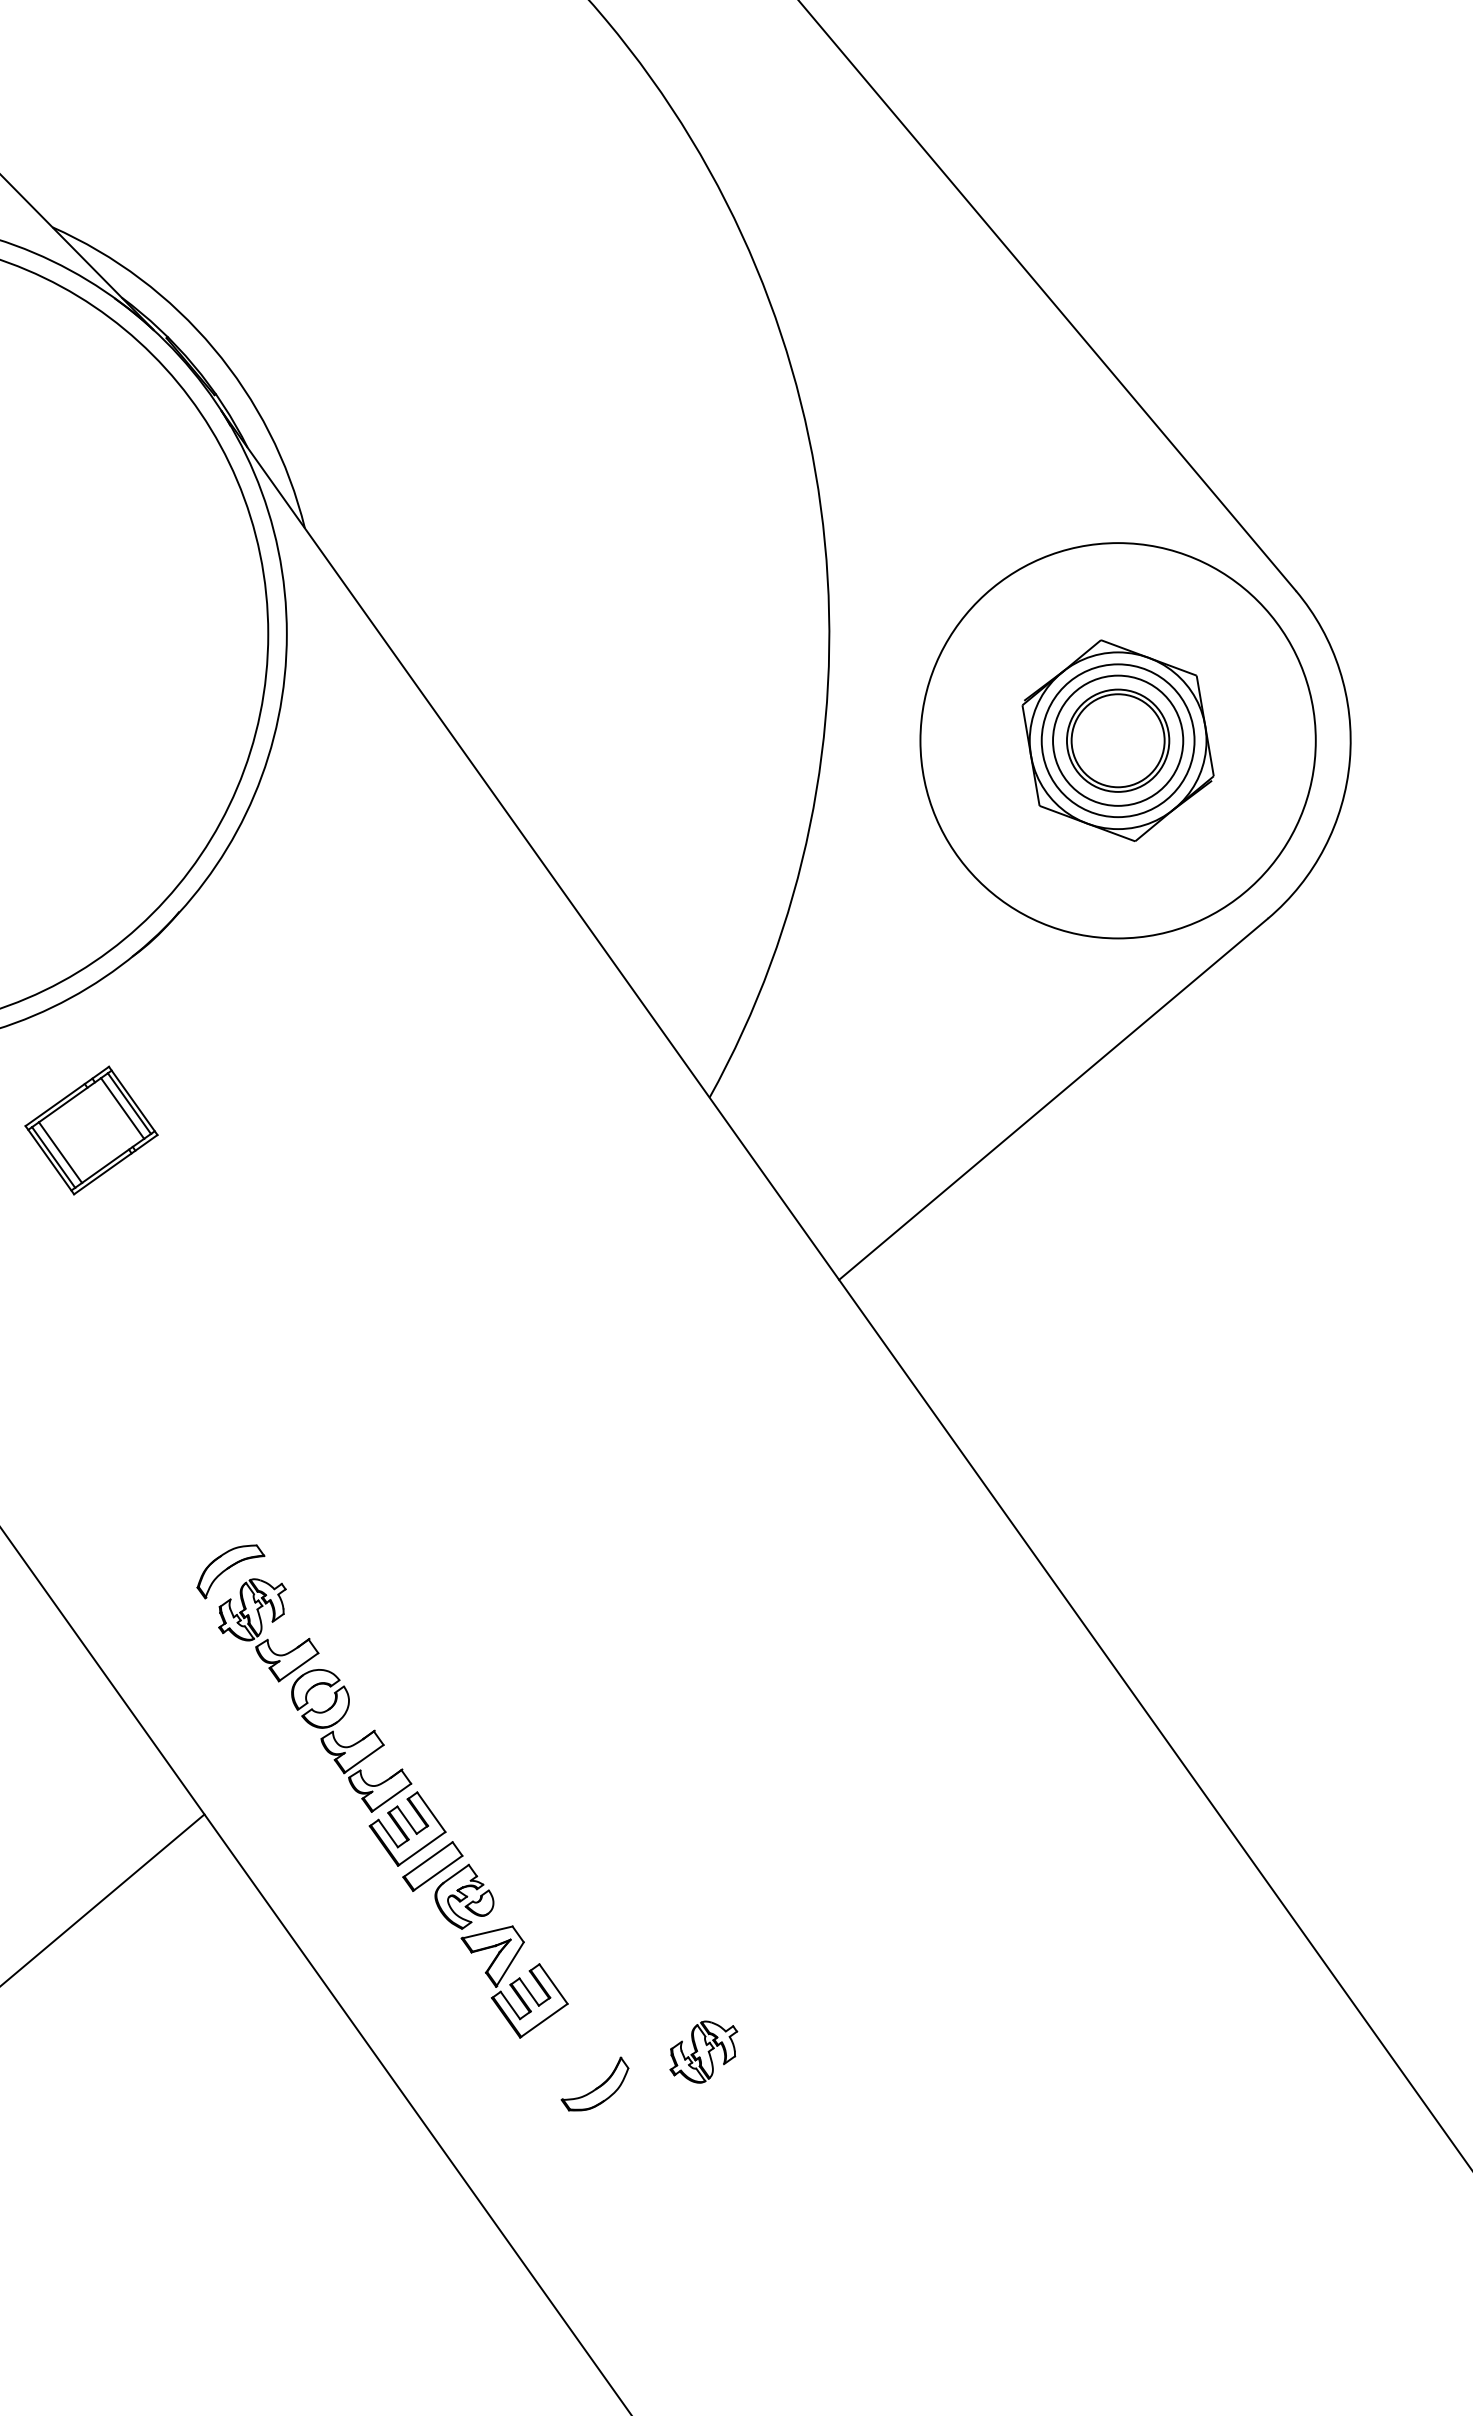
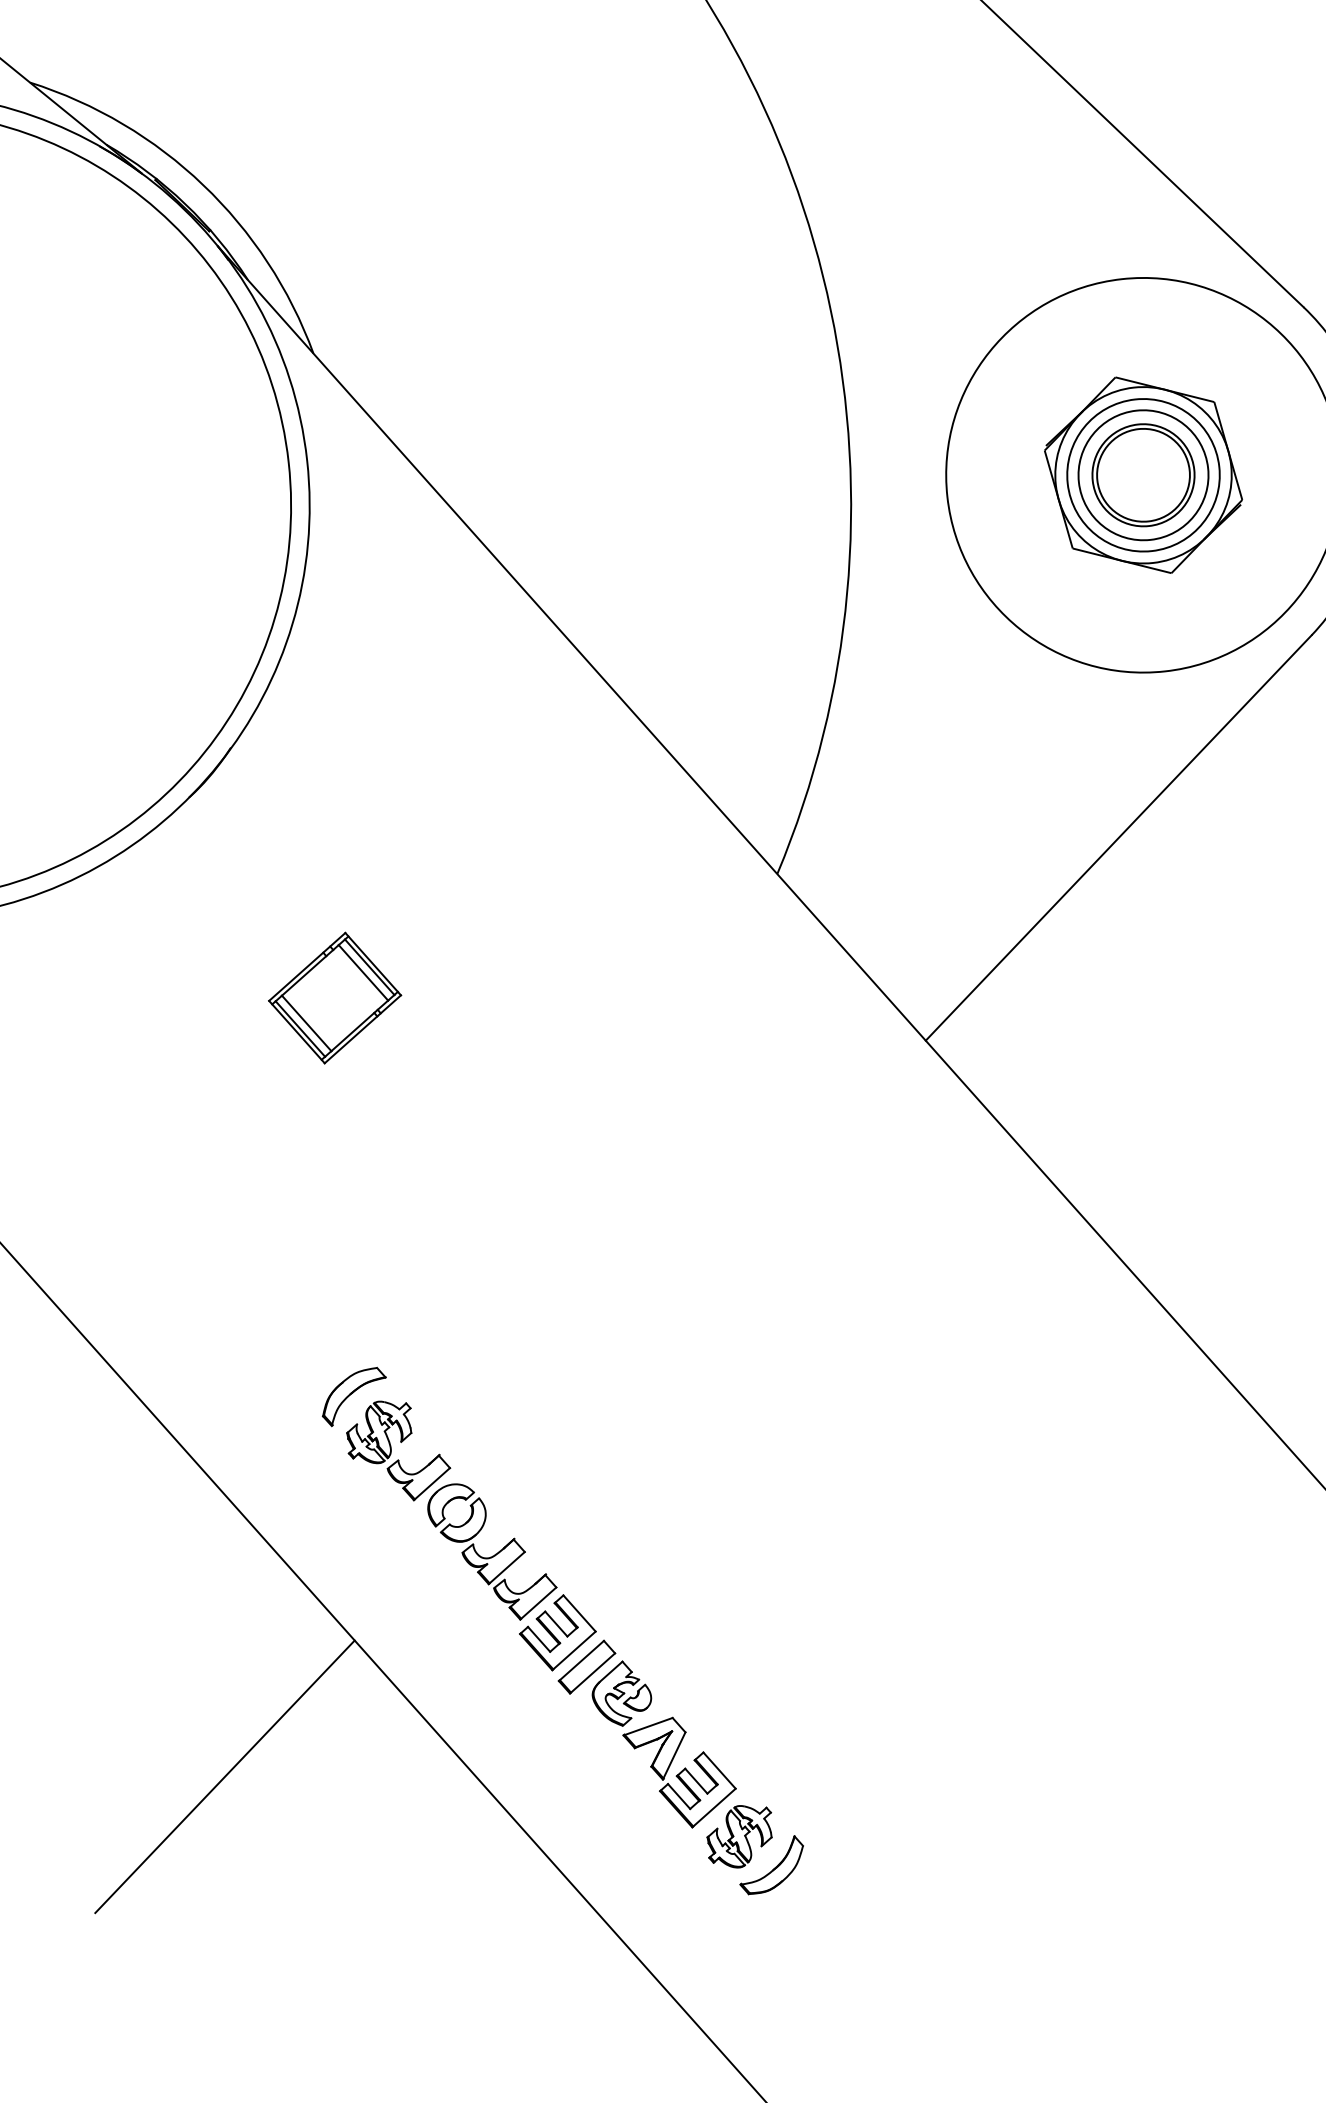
part: (91, 1130) -> (335, 998), moved
part: (703, 2051) -> (739, 1836), moved

